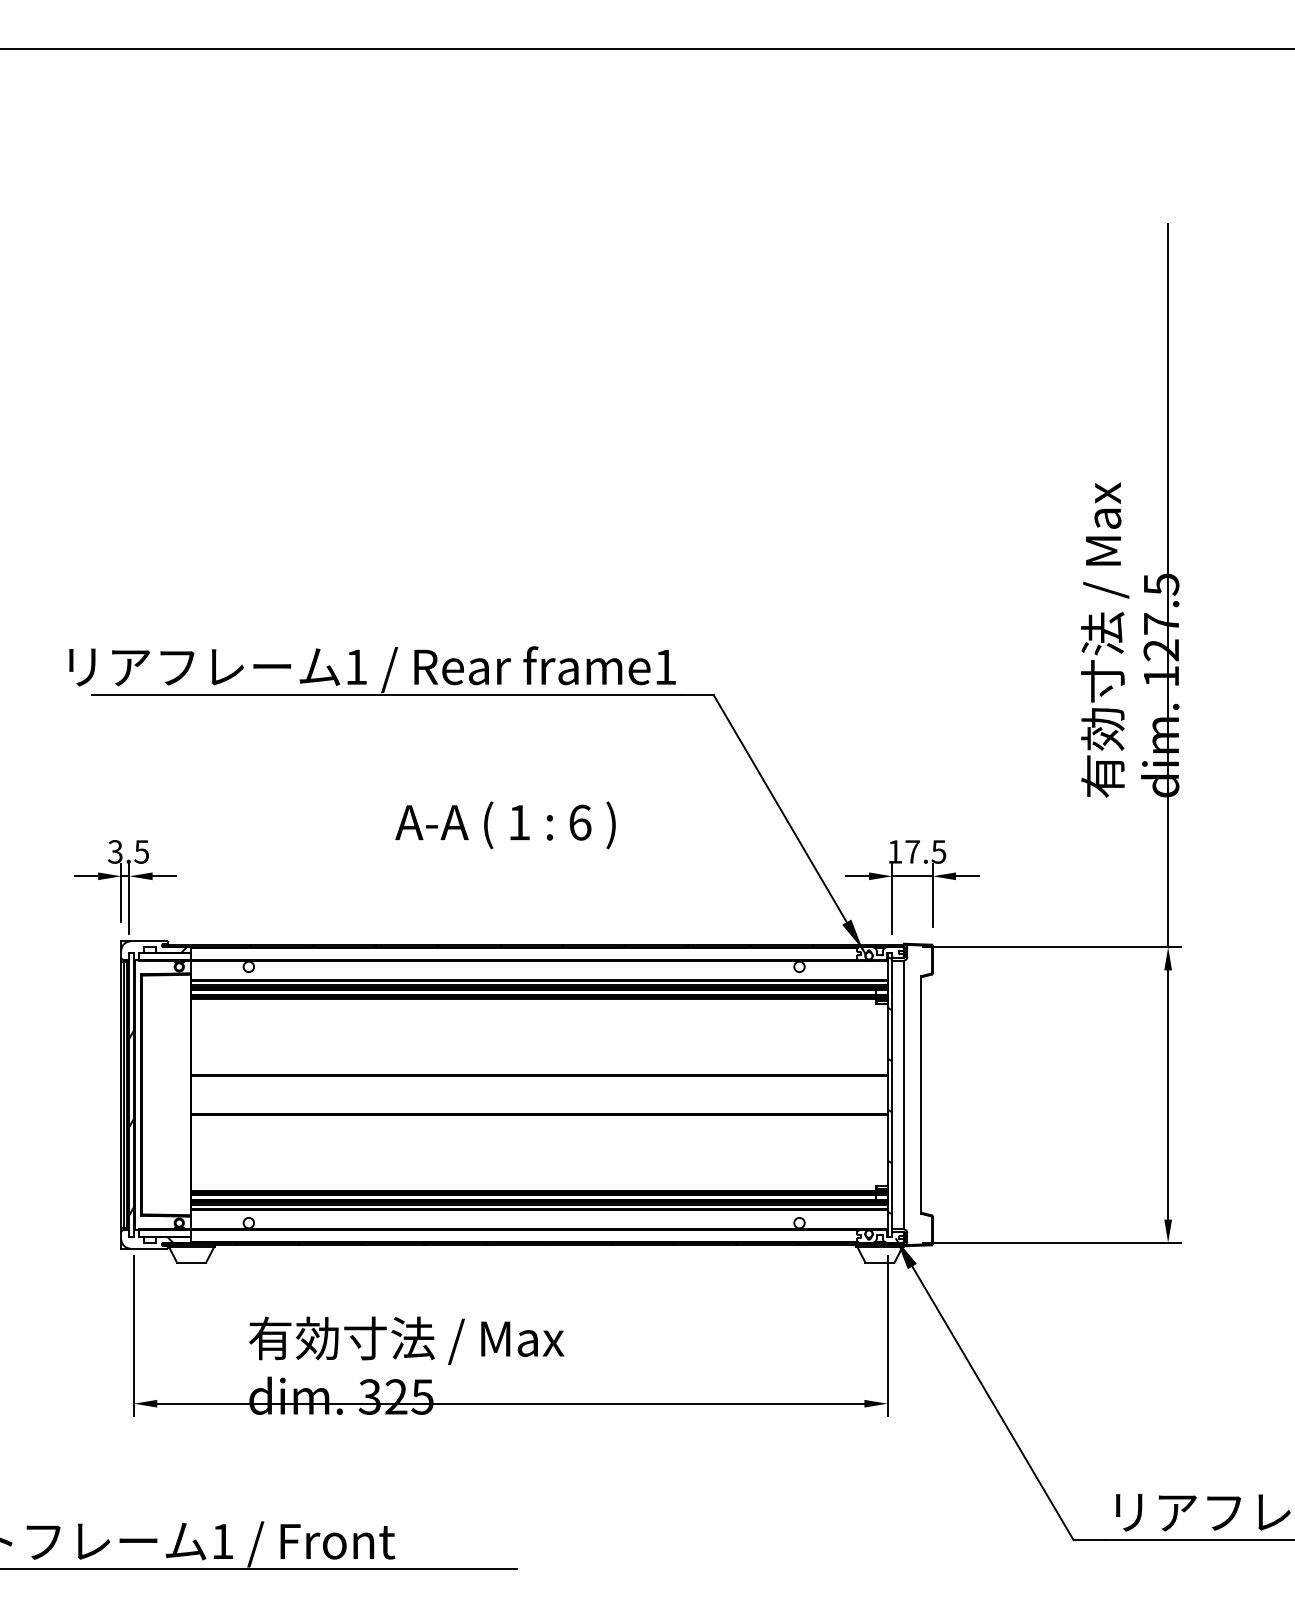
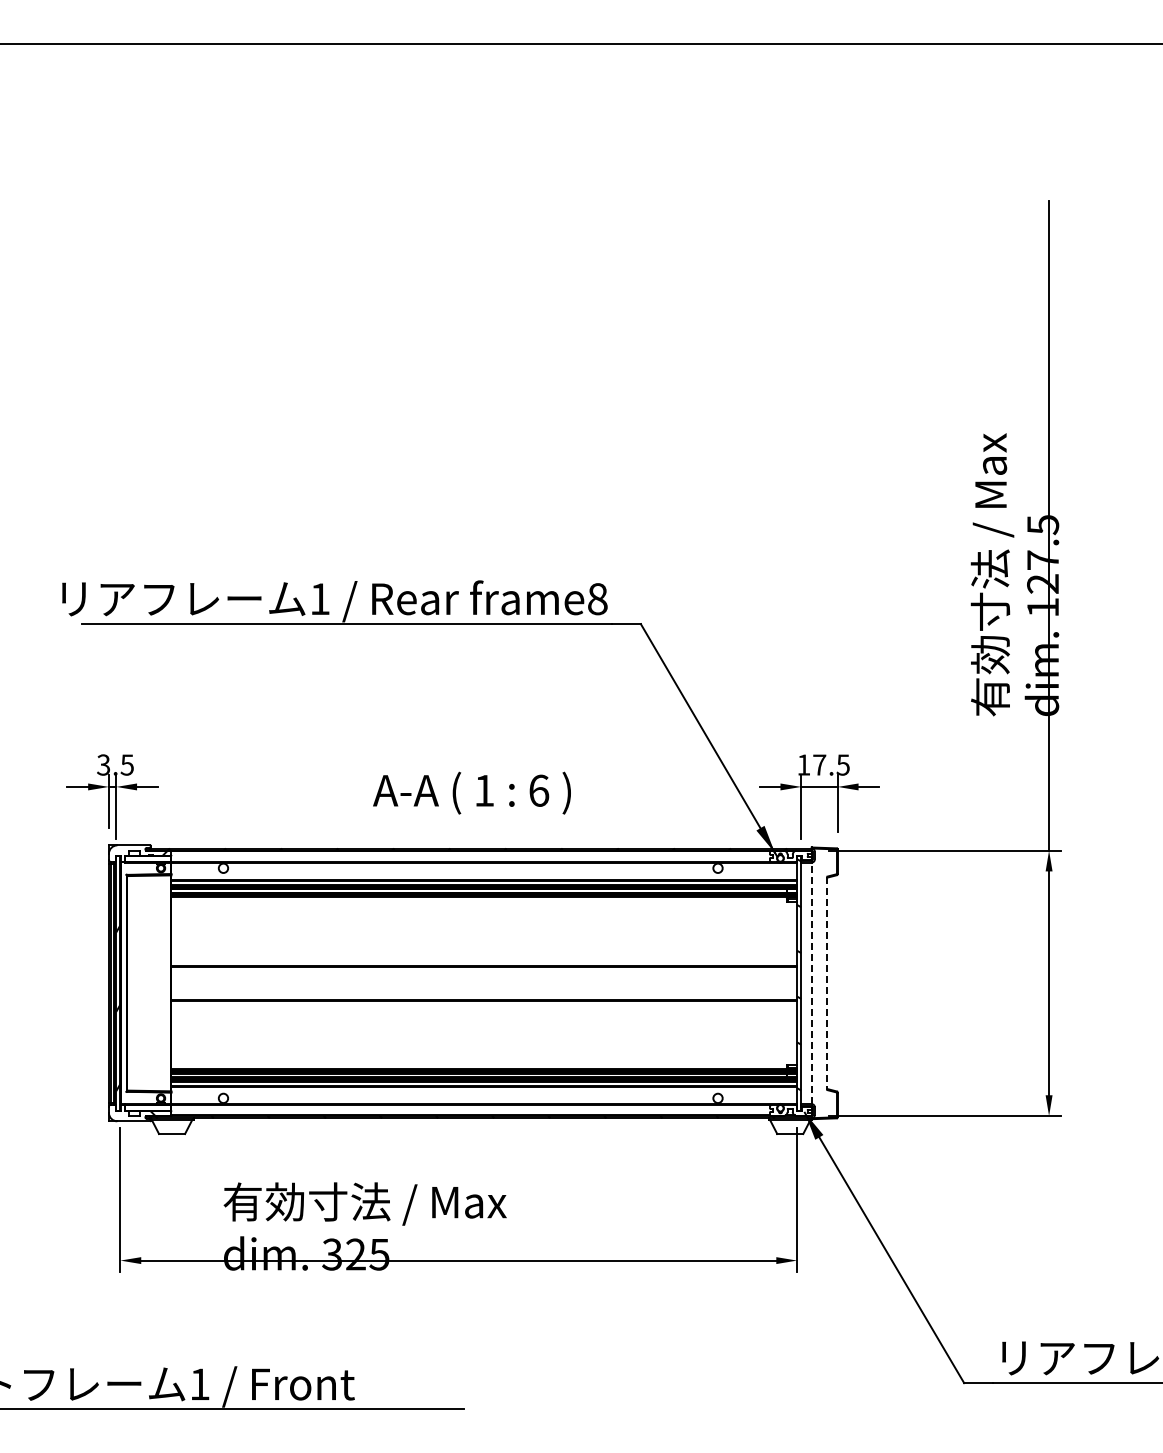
text: (665, 667) -> (597, 599), frame1 -> frame8
text: (504, 824) -> (471, 792), moved
line: (903, 1095) -> (811, 983), solid -> dashed
line: (921, 1095) -> (827, 983), solid -> dashed

